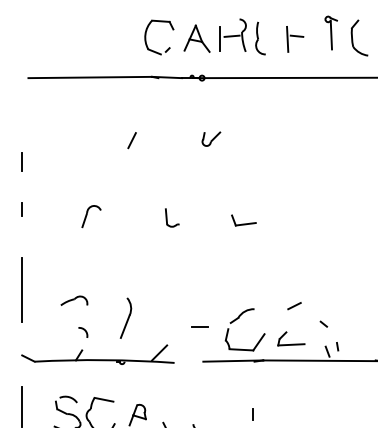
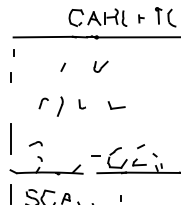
part: (295, 38) -> (141, 18), size x0.6
part: (211, 138) -> (101, 66), size x1.6
line: (21, 207) -> (13, 52), moved
part: (243, 220) -> (116, 105), size x1.4
part: (124, 318) -> (59, 106), moved

